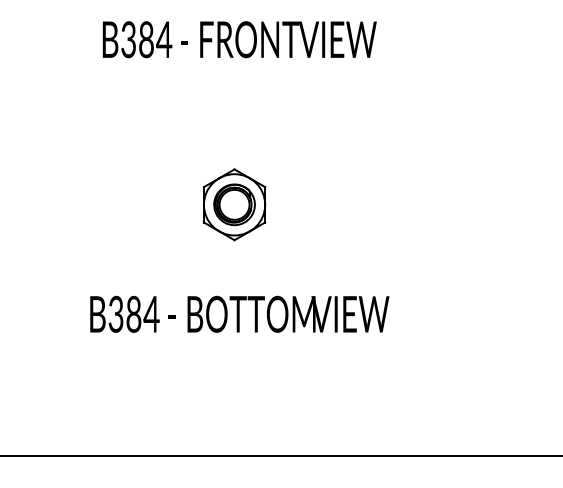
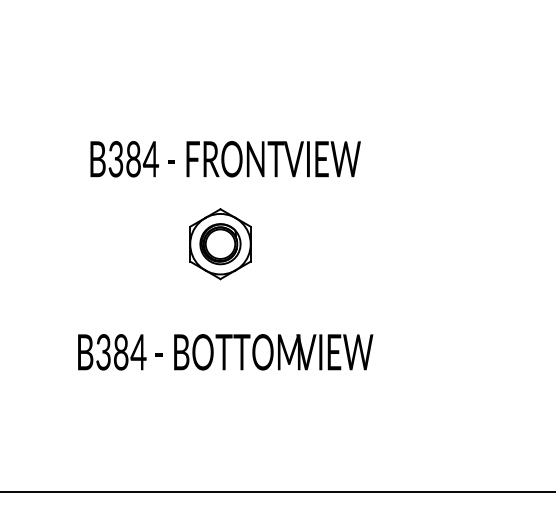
text: (239, 39) -> (225, 159), moved

